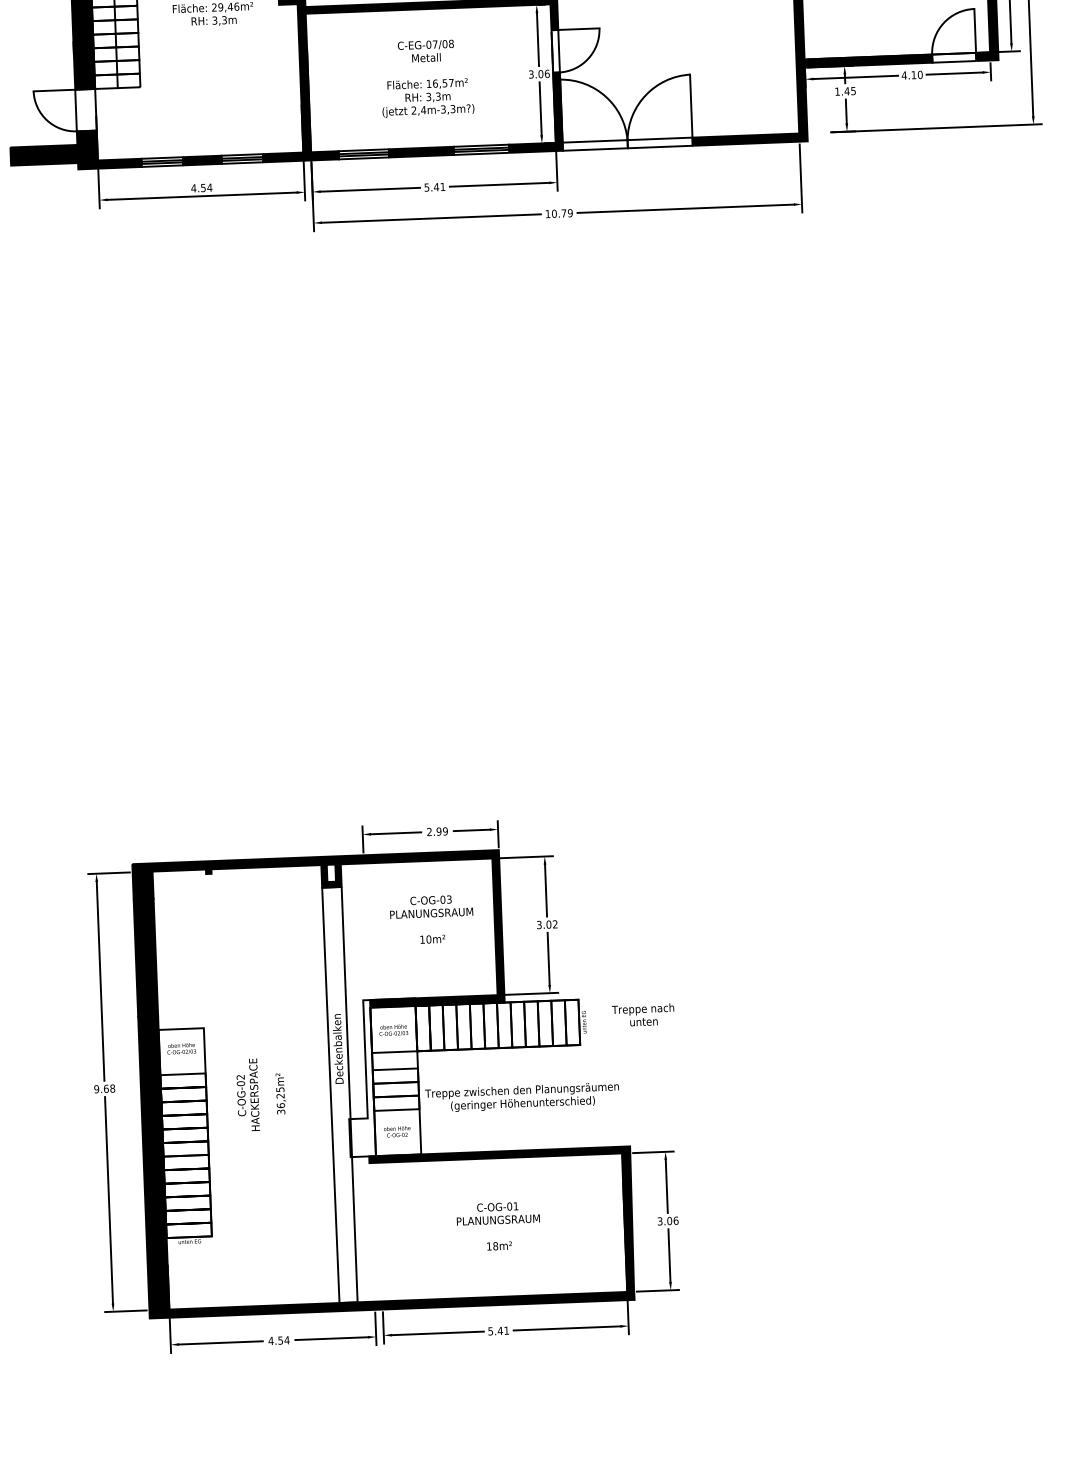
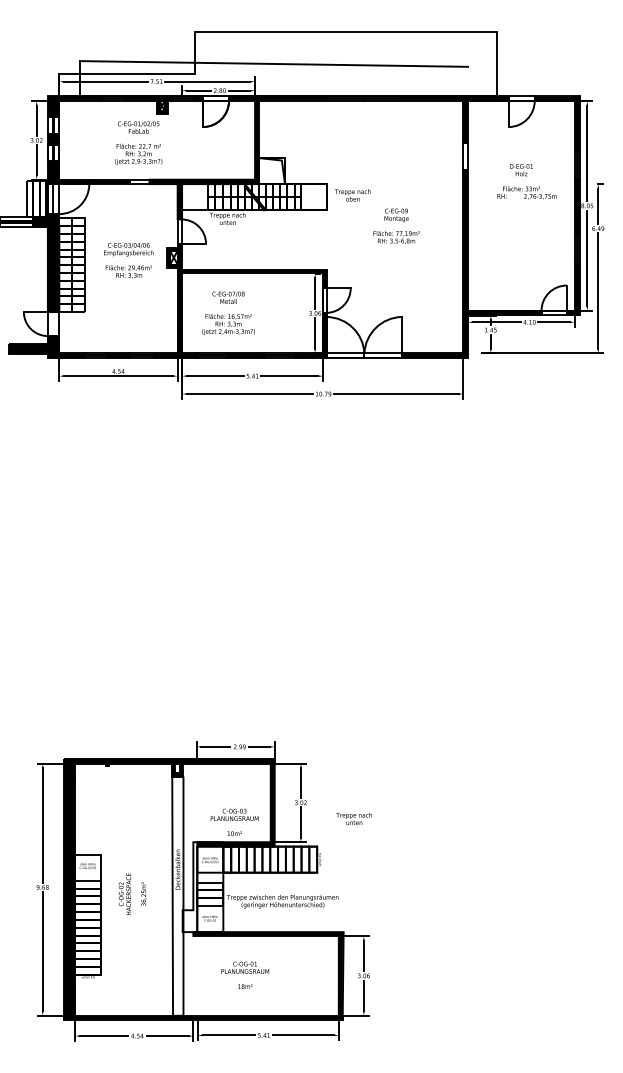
text: (427, 76) -> (228, 312), moved
text: (431, 918) -> (234, 821), moved
text: (642, 1014) -> (353, 818), moved
text: (499, 1225) -> (245, 974), moved

